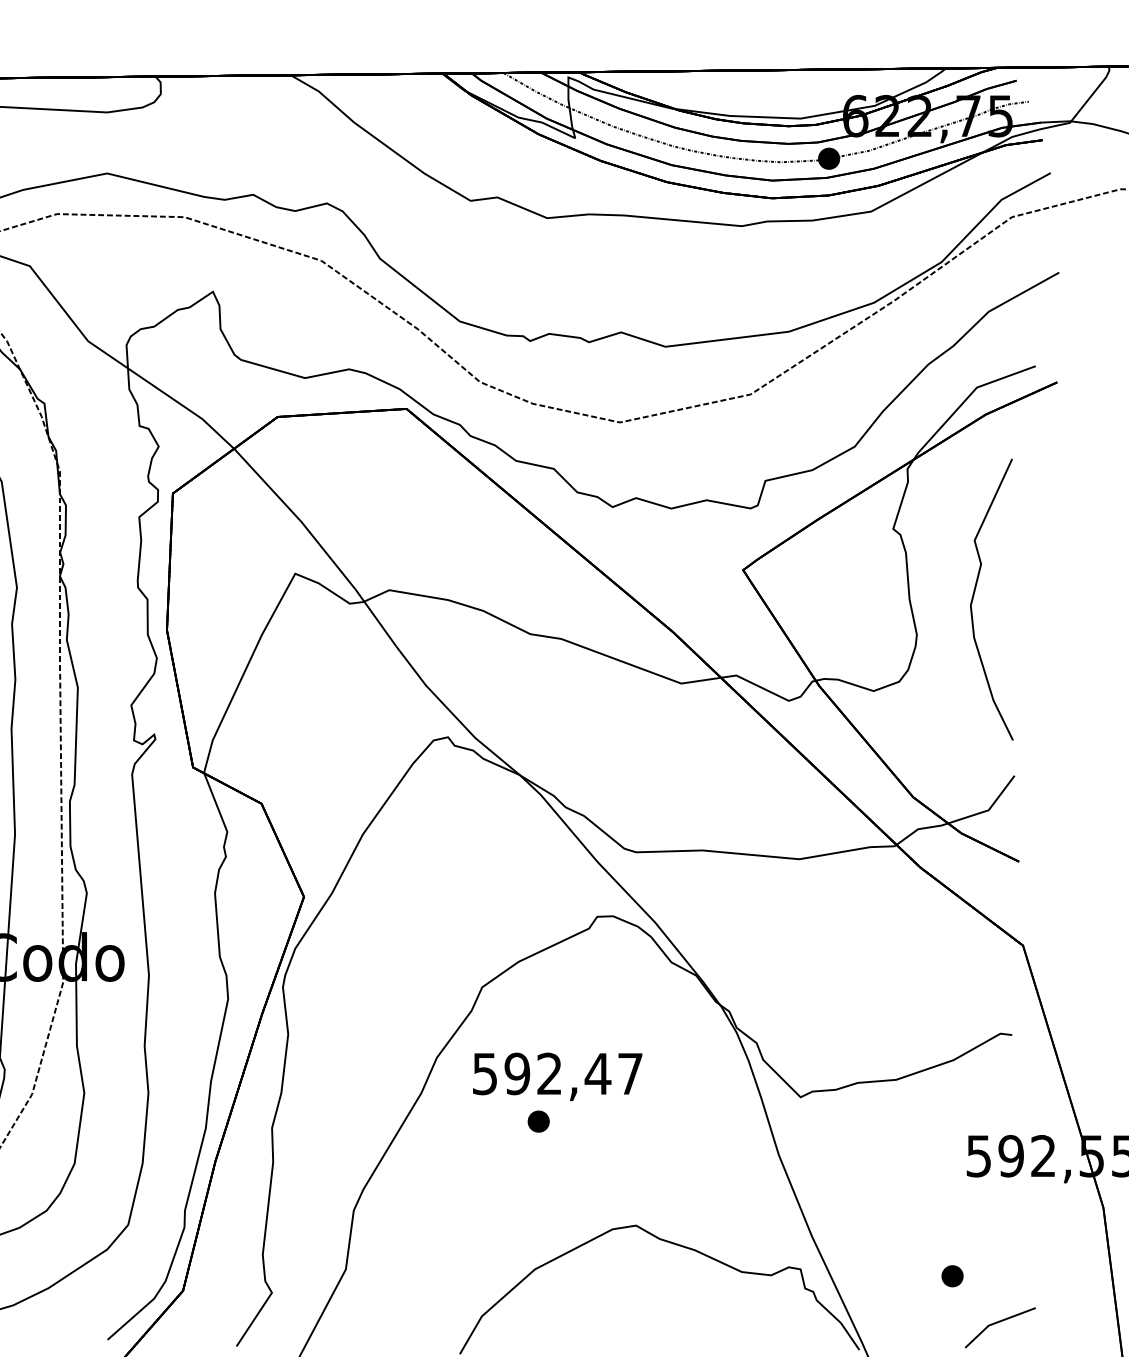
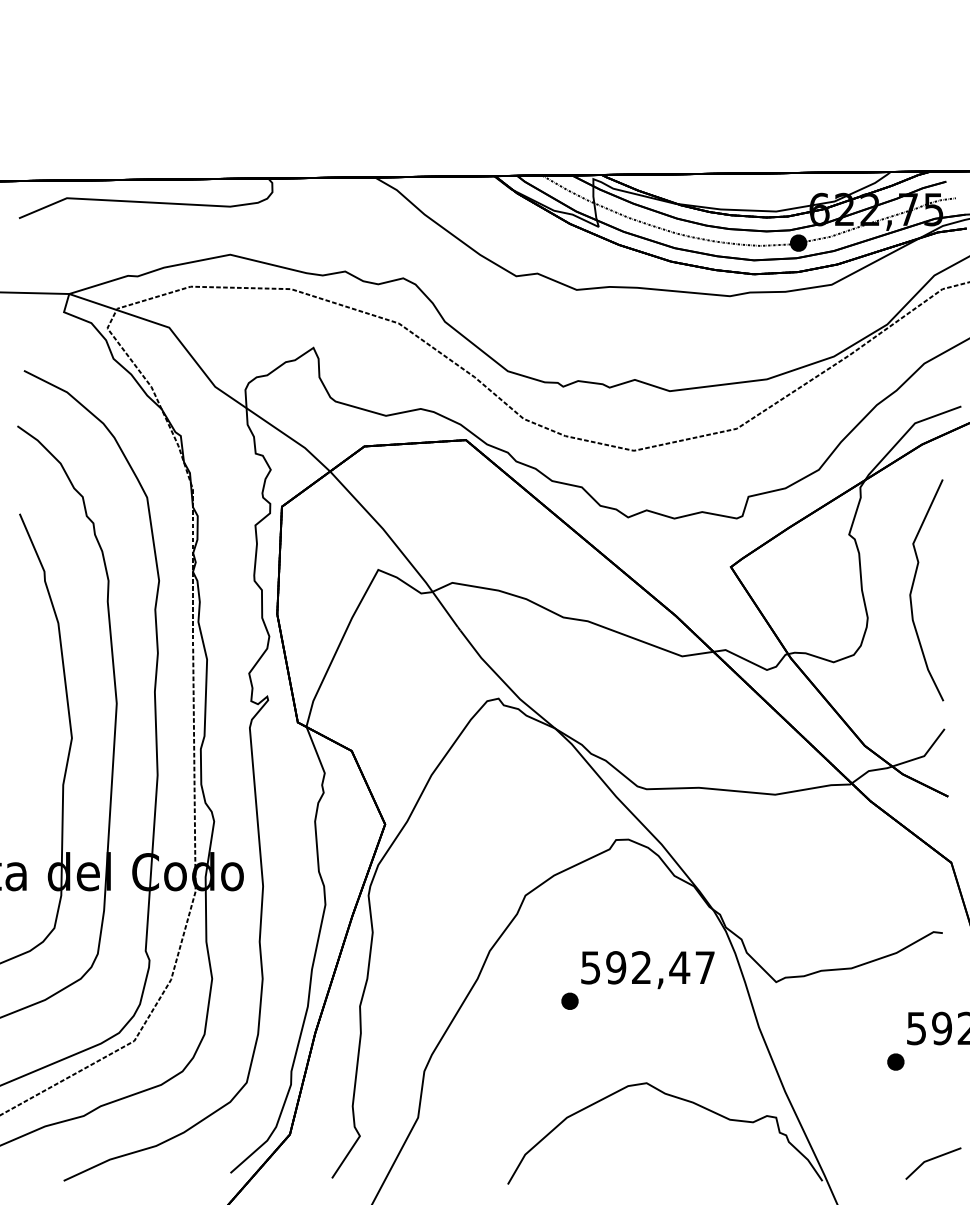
text: (557, 1077) -> (647, 970), moved
part: (952, 1275) -> (895, 1061), moved

